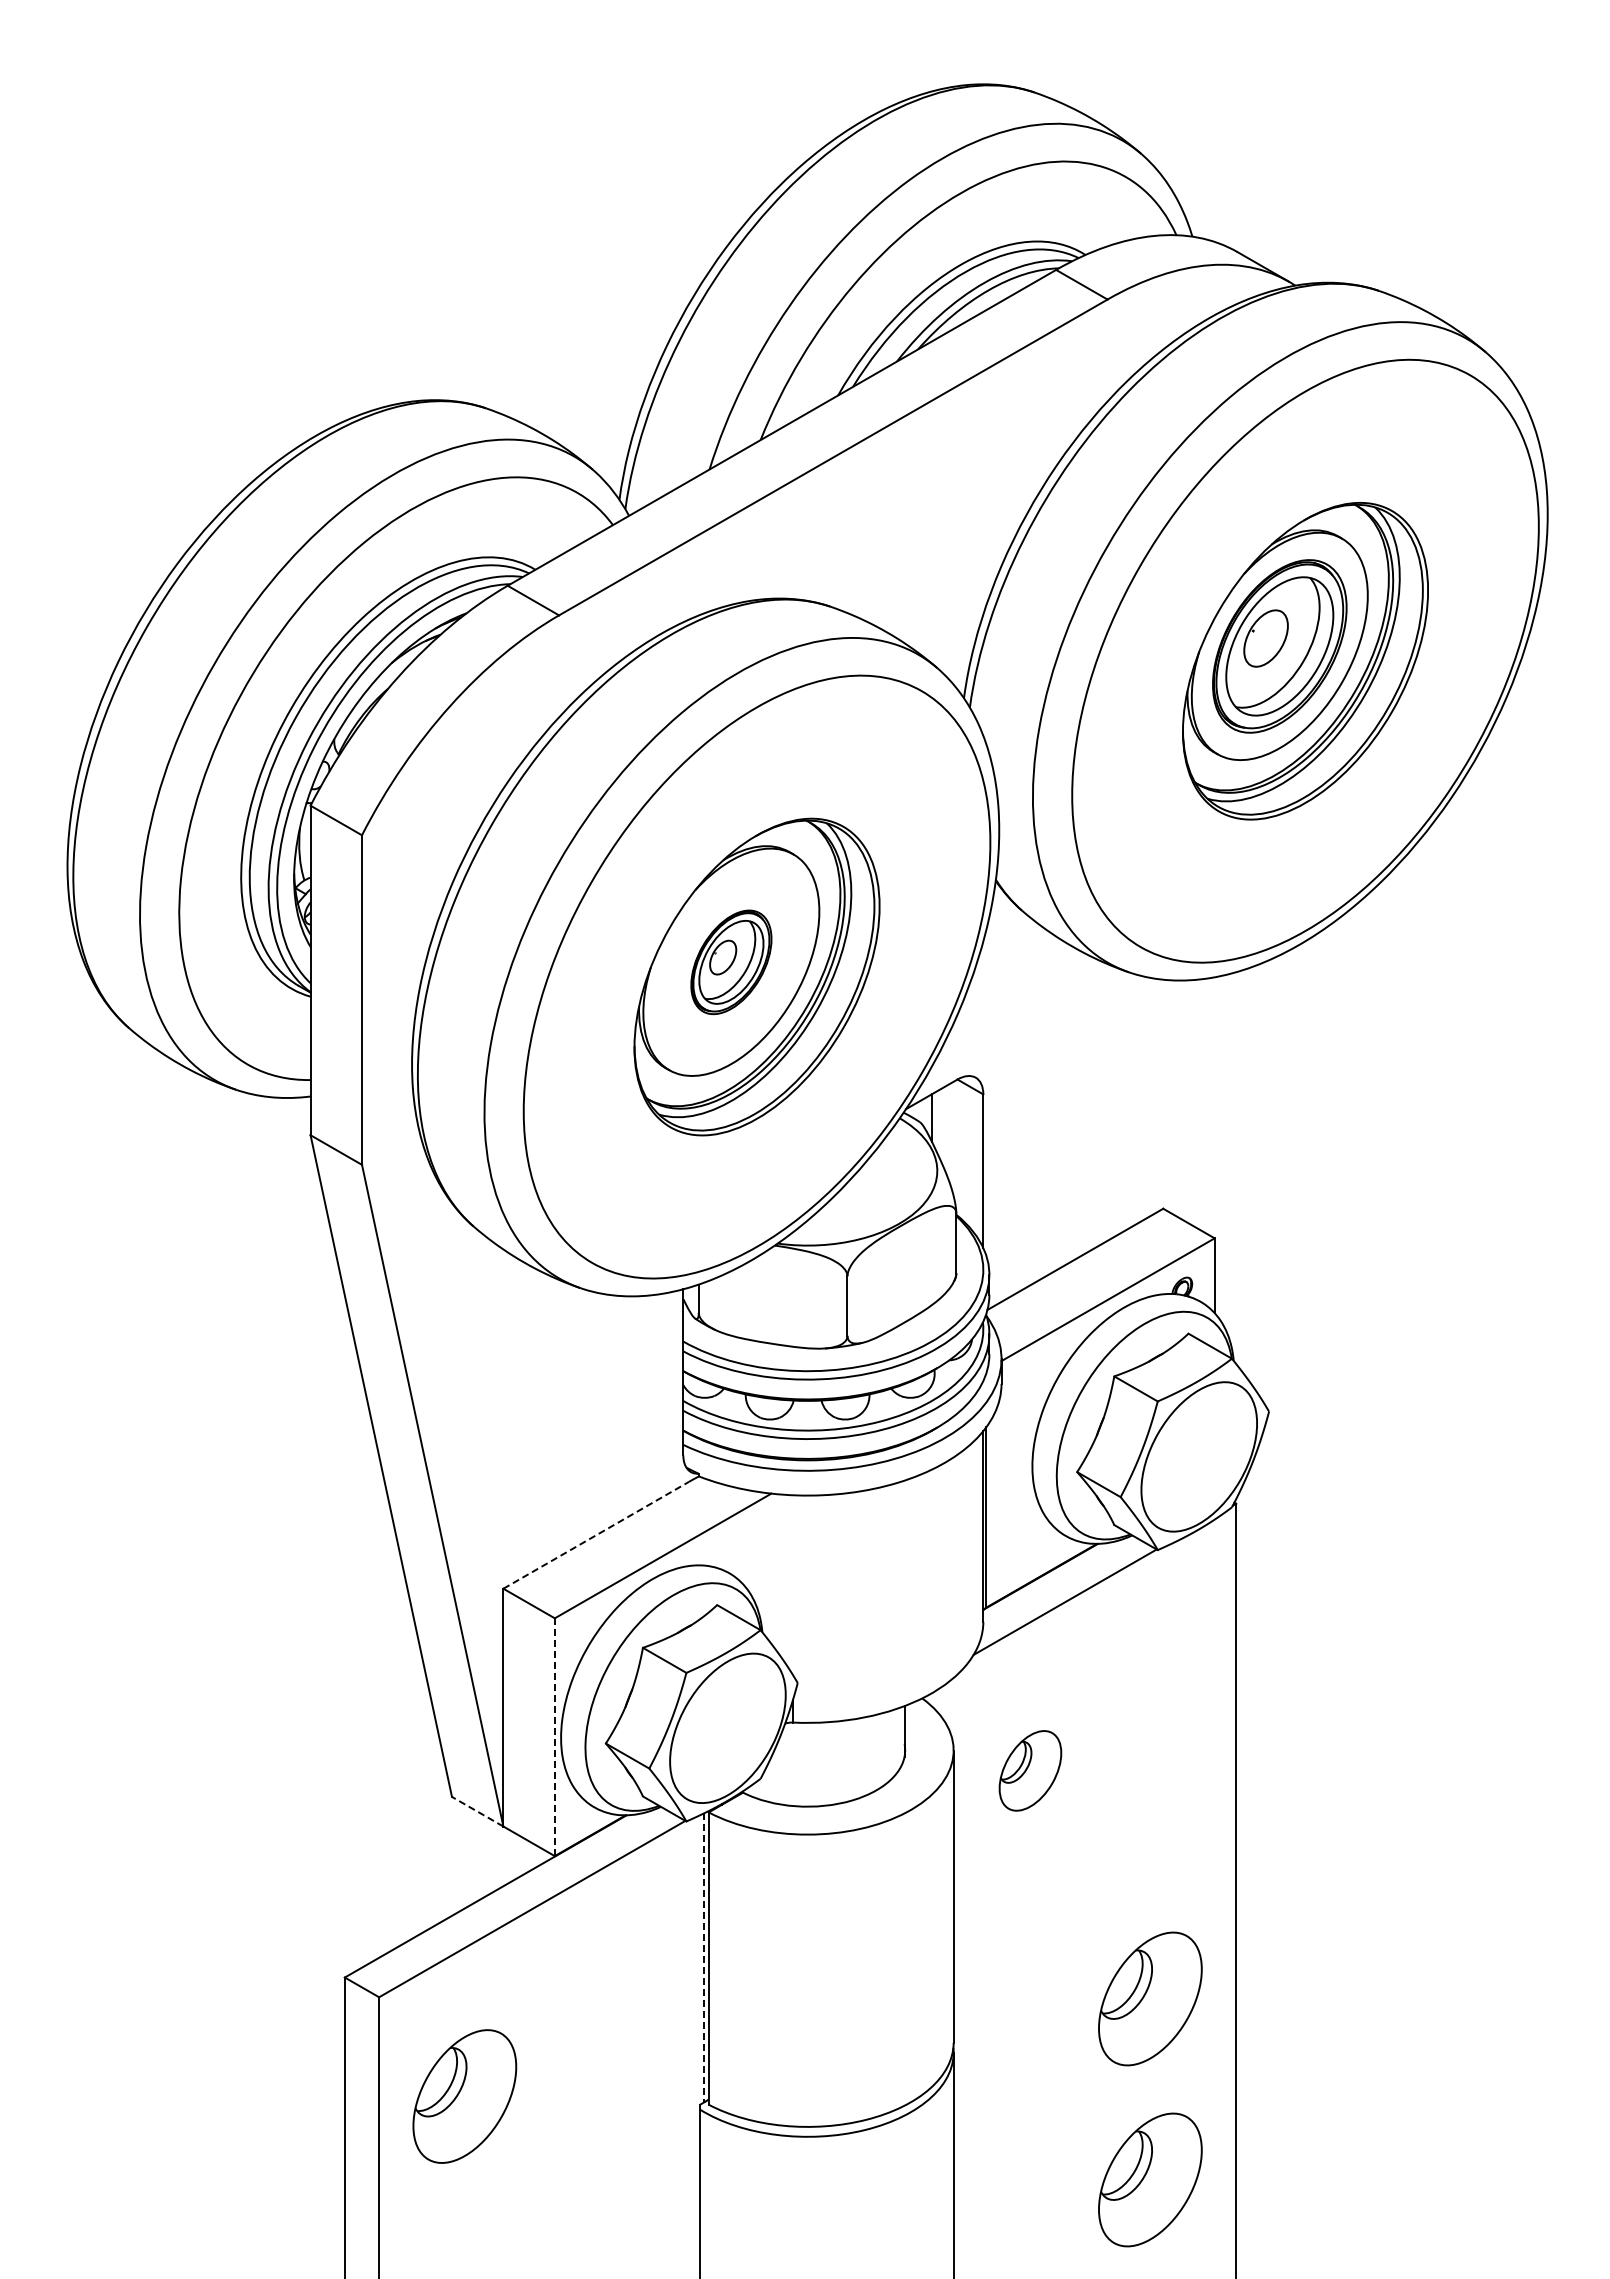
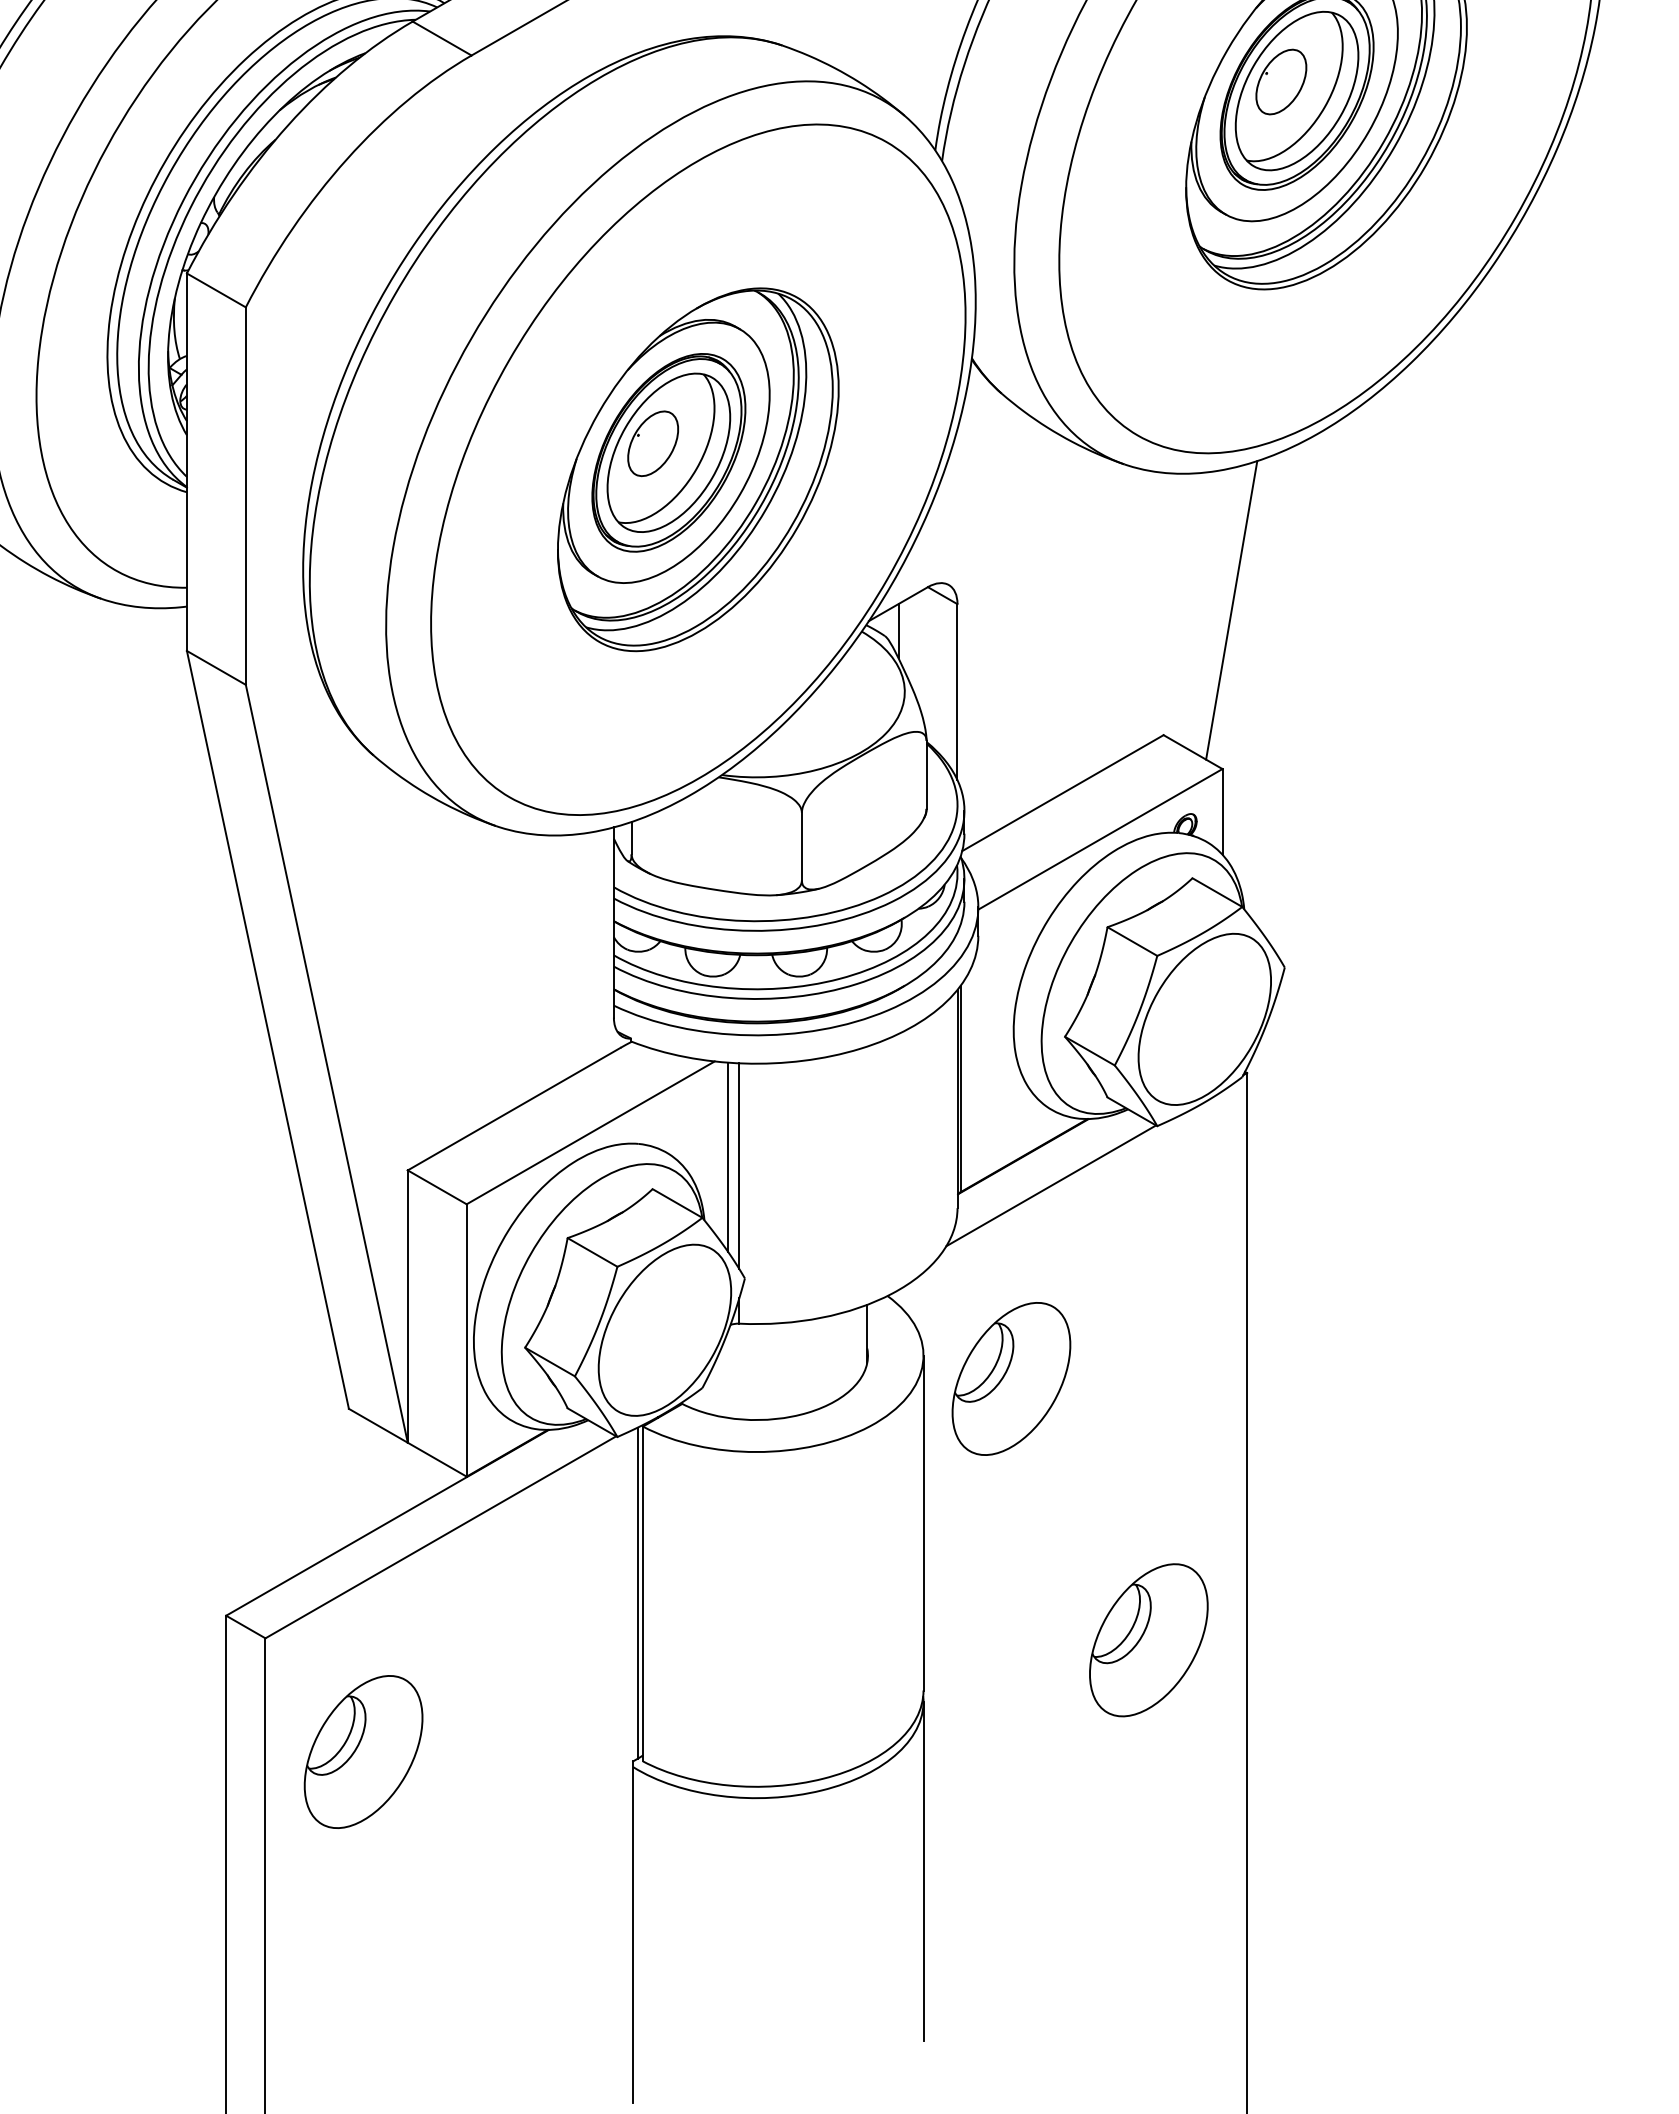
part: (731, 962) -> (669, 453), size x1.67
line: (1222, 1099) -> (1231, 610), added
line: (596, 1535) -> (514, 1109), dashed -> solid
line: (783, 1577) -> (728, 1157), added
line: (792, 1584) -> (738, 1165), added
line: (554, 1737) -> (466, 1340), dashed -> solid
part: (1030, 1770) -> (1011, 1378), size x1.67
line: (477, 1811) -> (378, 1425), dashed -> solid
line: (704, 1957) -> (638, 1592), dashed -> solid
part: (1150, 2179) -> (1148, 1847), removed

